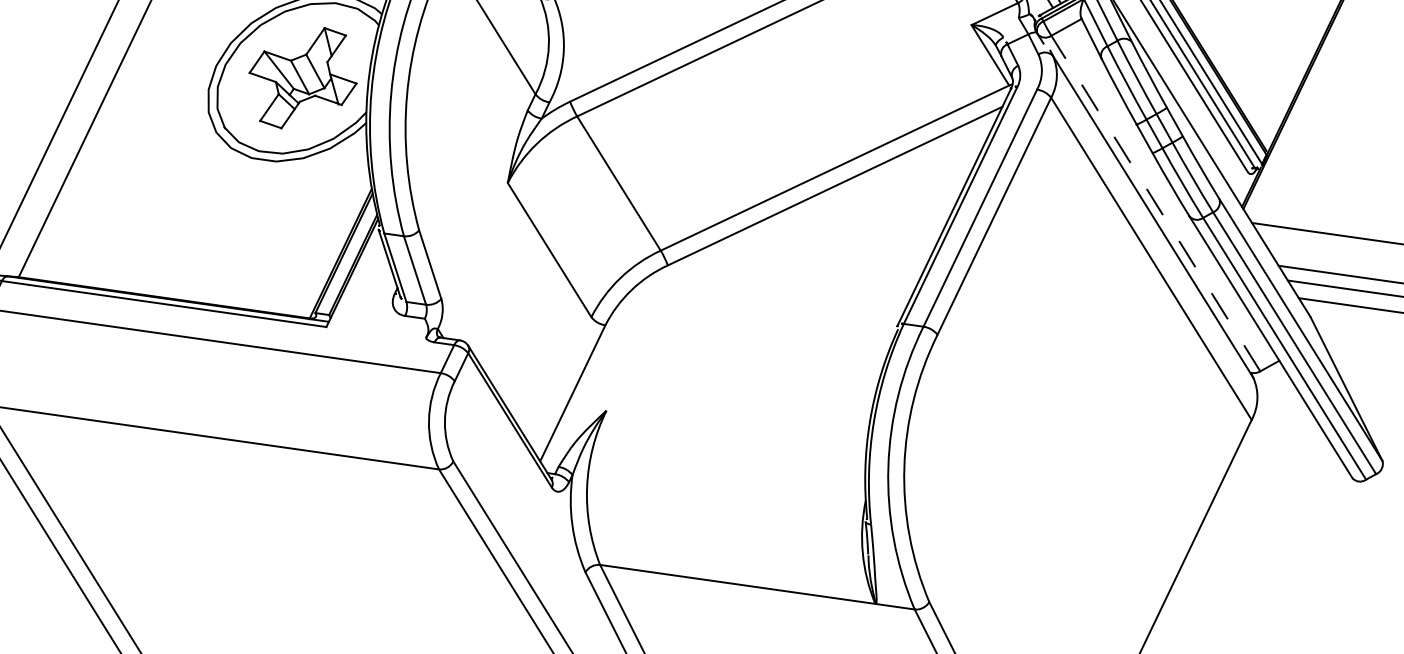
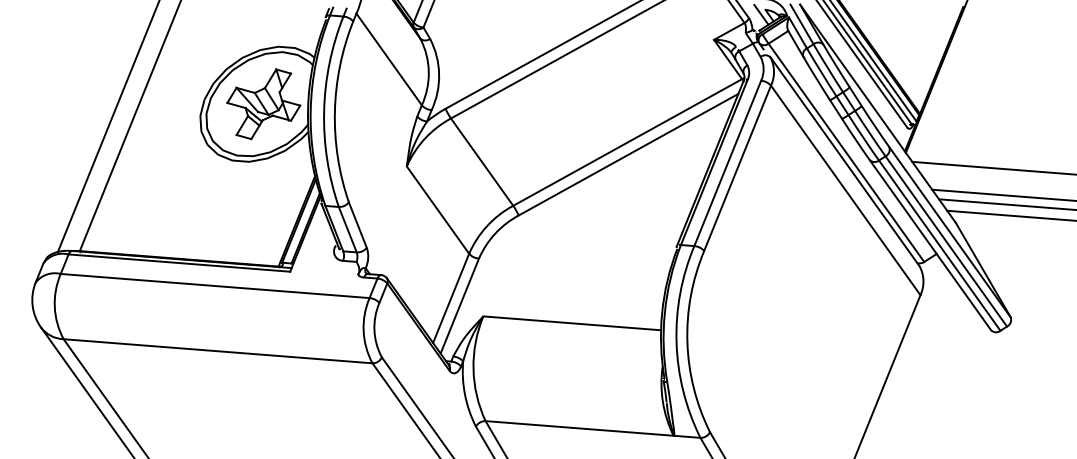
line: (1156, 203) -> (846, 152), dashed -> solid
line: (561, 379) -> (451, 297), added
line: (737, 429) -> (572, 323), added

